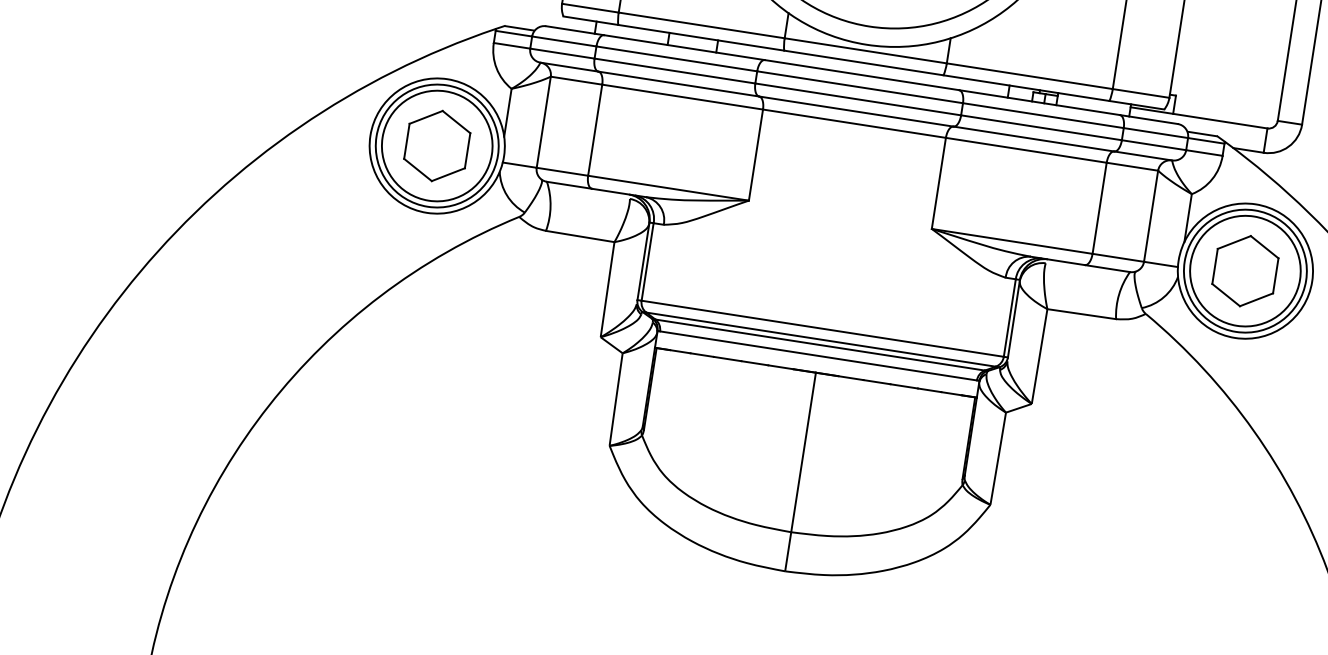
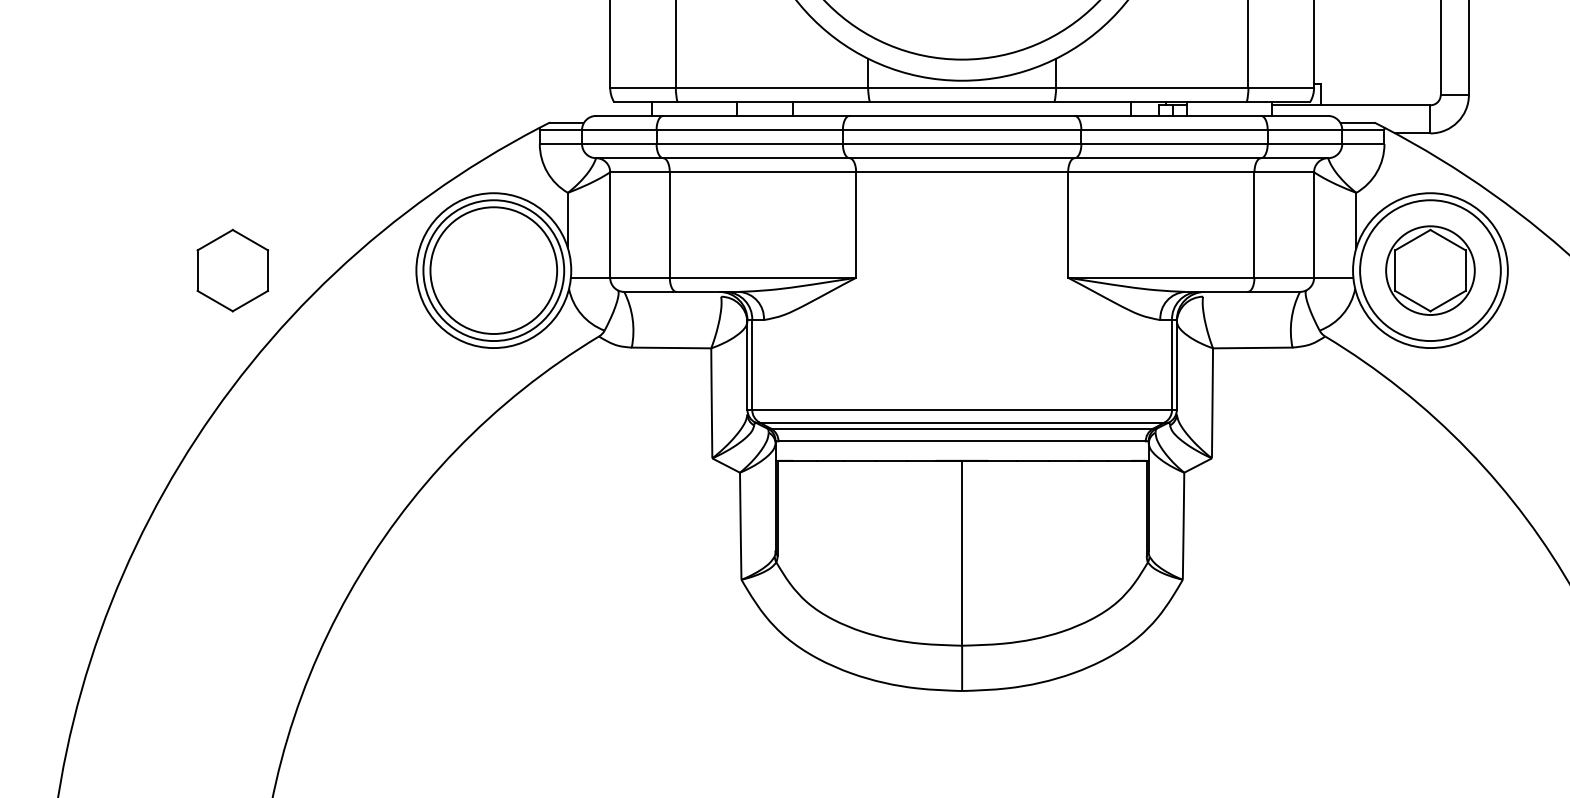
part: (436, 145) -> (232, 270), moved
circle: (1245, 271) -> (1430, 270), size x0.7

